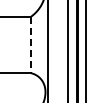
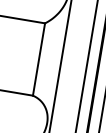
line: (31, 45) -> (39, 60), dashed -> solid

